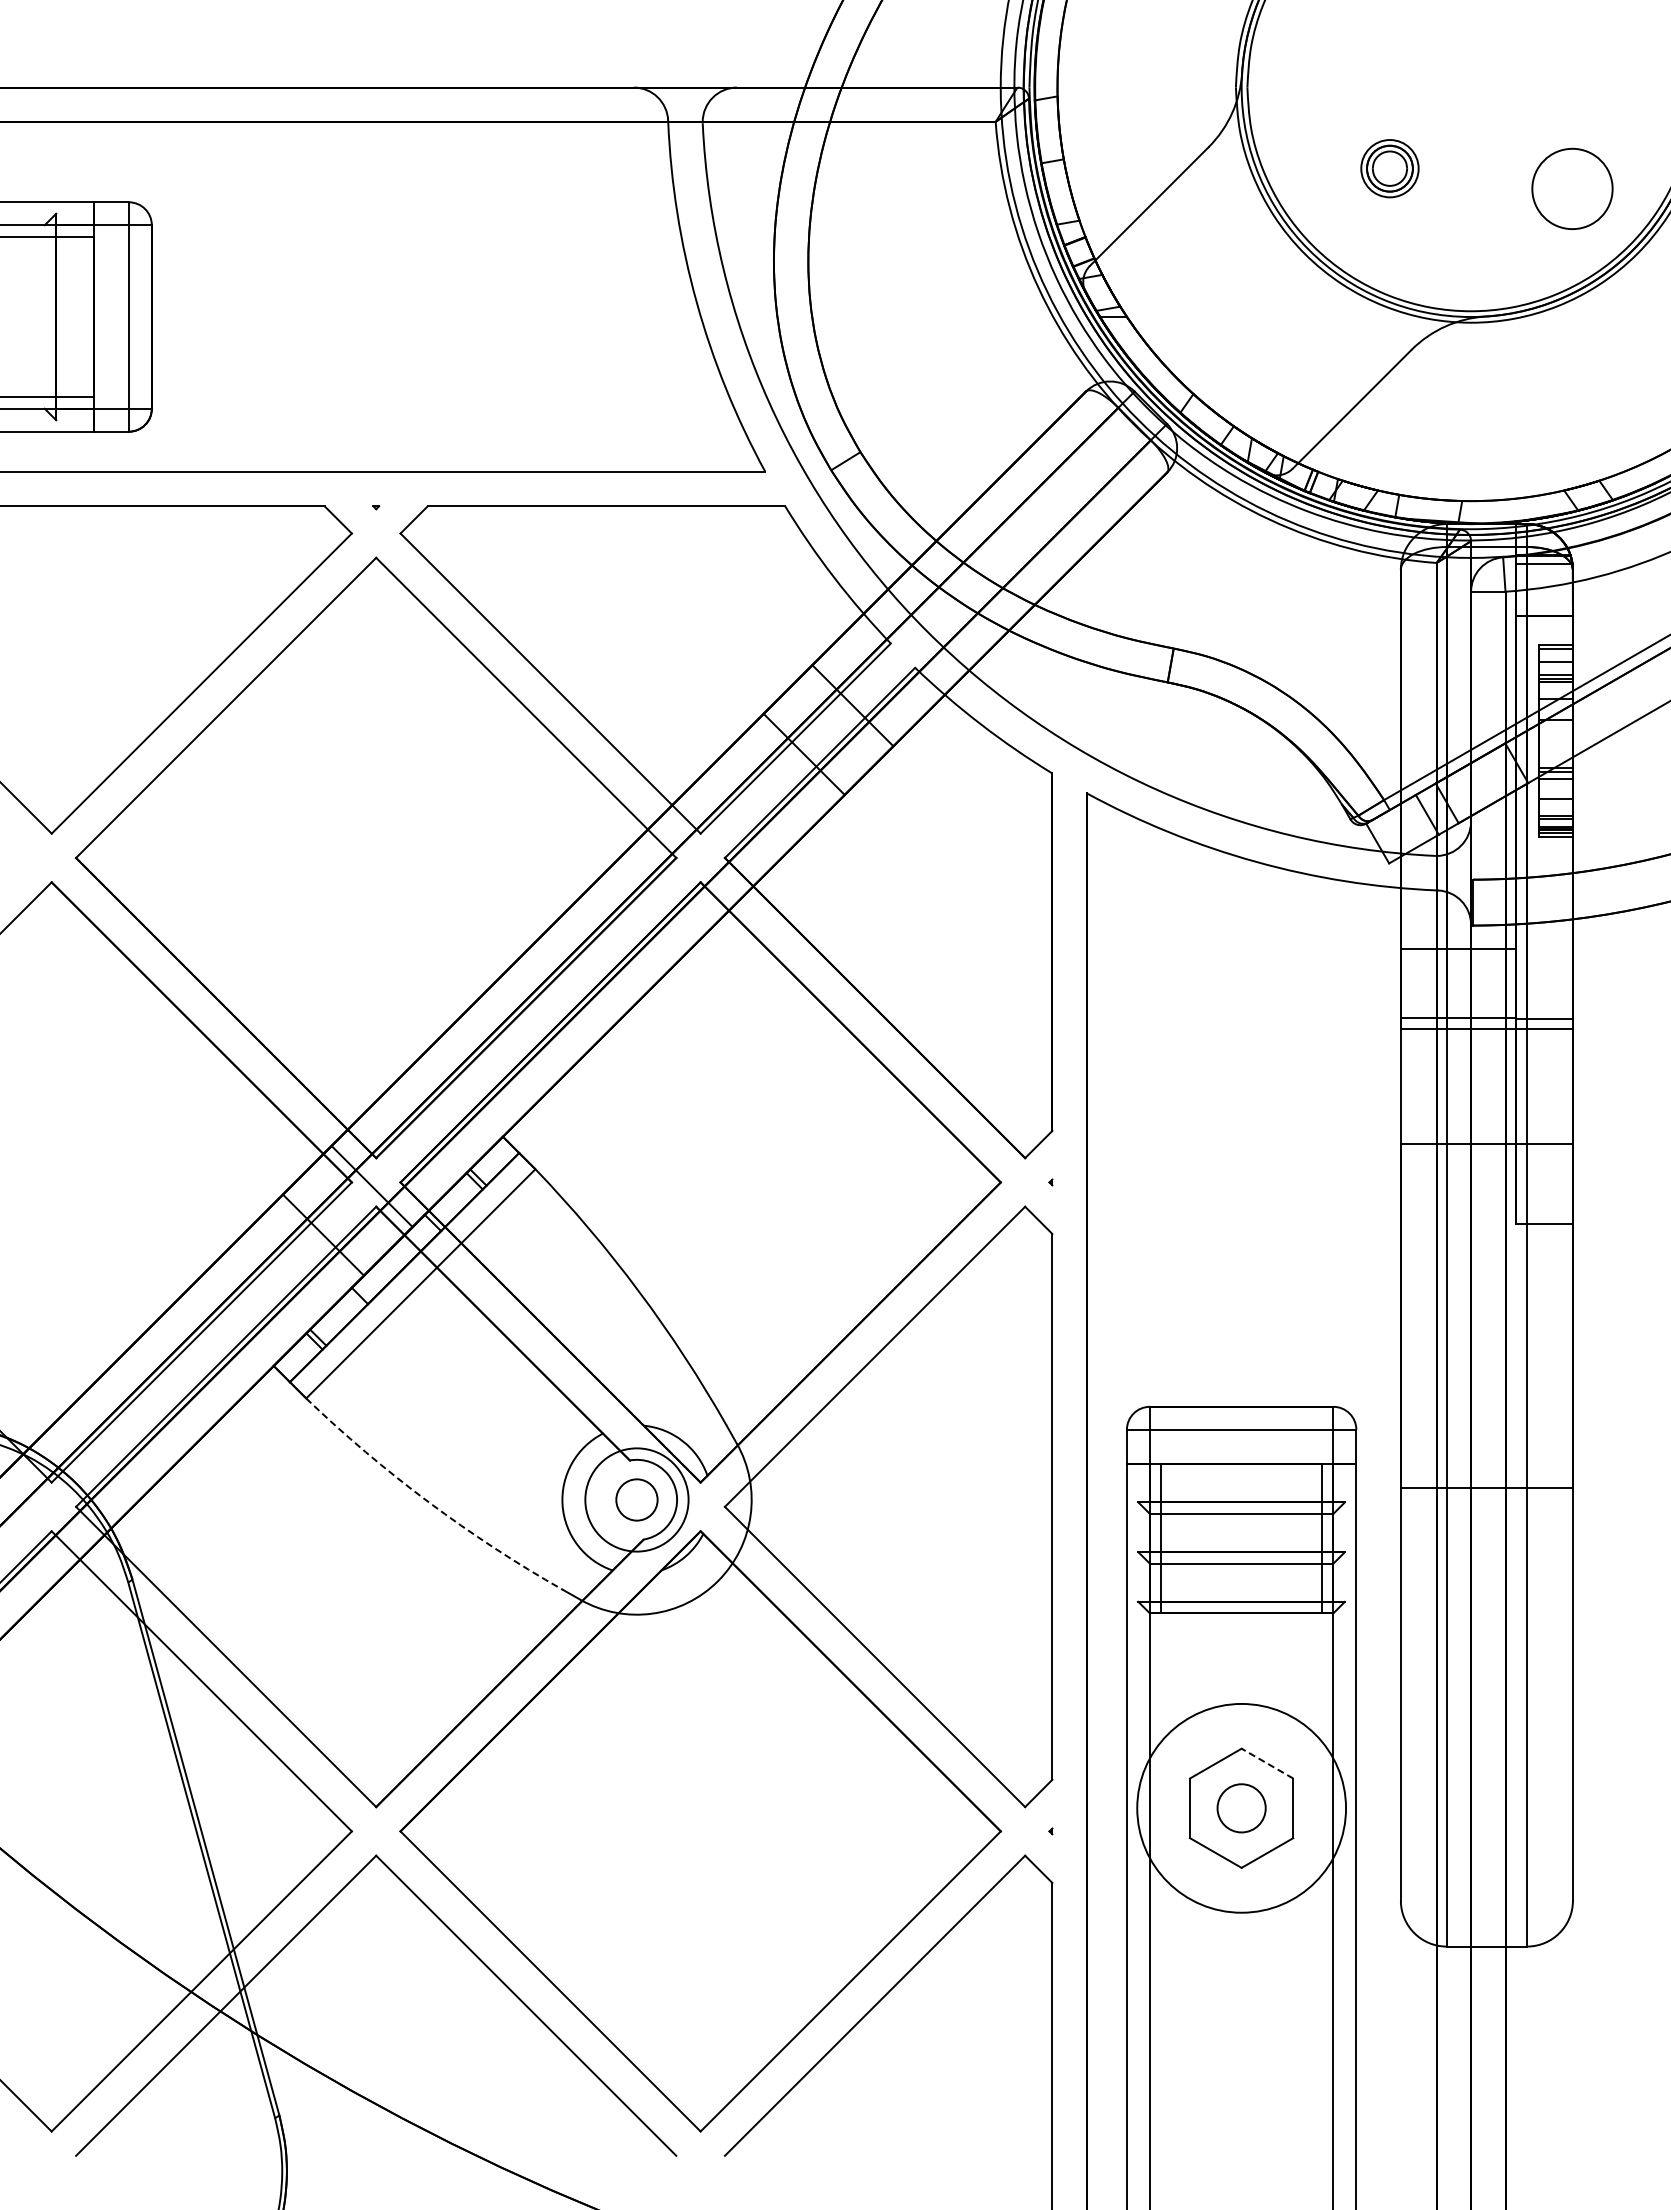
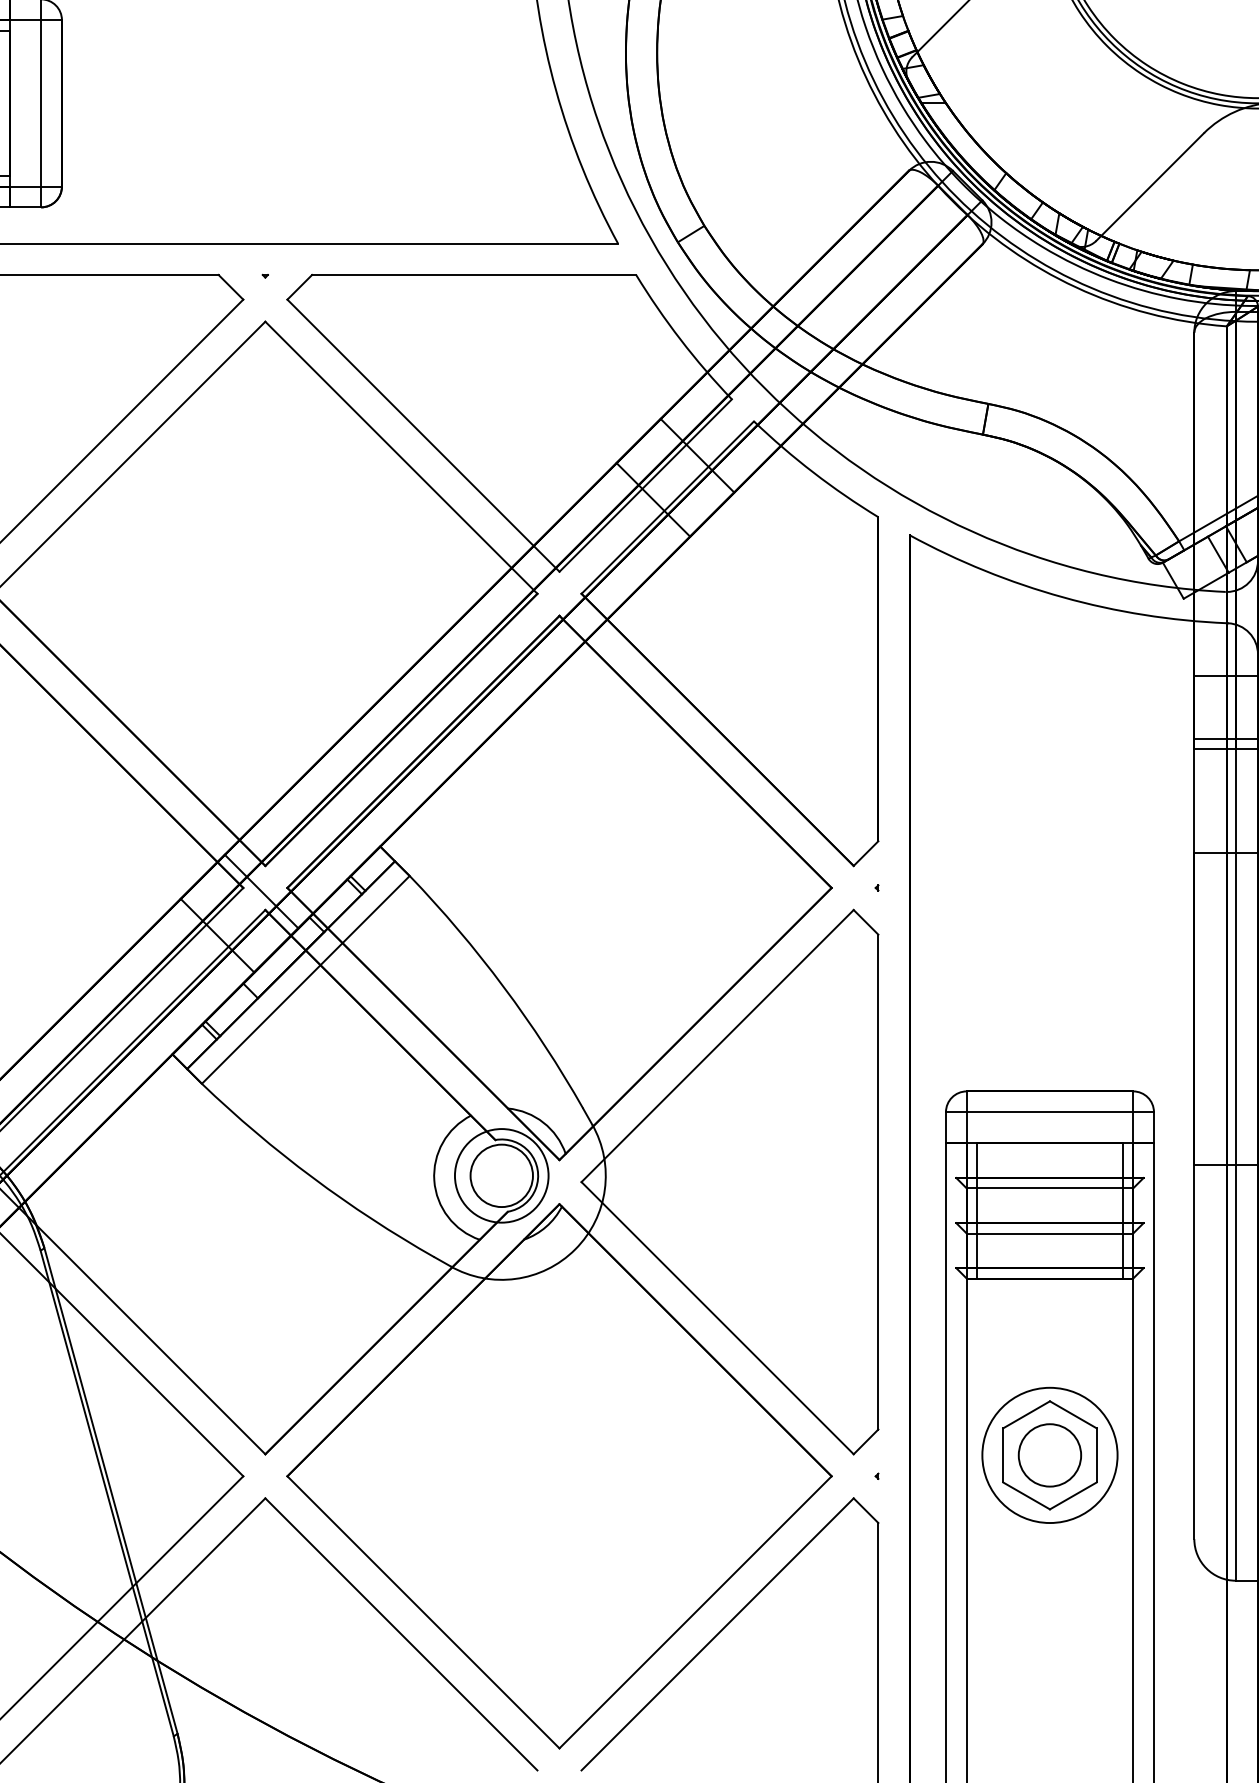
circle: (636, 1499) -> (501, 1175), size x1.67
arc: (428, 1502) -> (312, 1178), dashed -> solid
line: (1267, 1763) -> (1073, 1414), dashed -> solid
circle: (1241, 1807) -> (1049, 1454), size x0.71
circle: (1241, 1807) -> (1049, 1454), size x1.43

